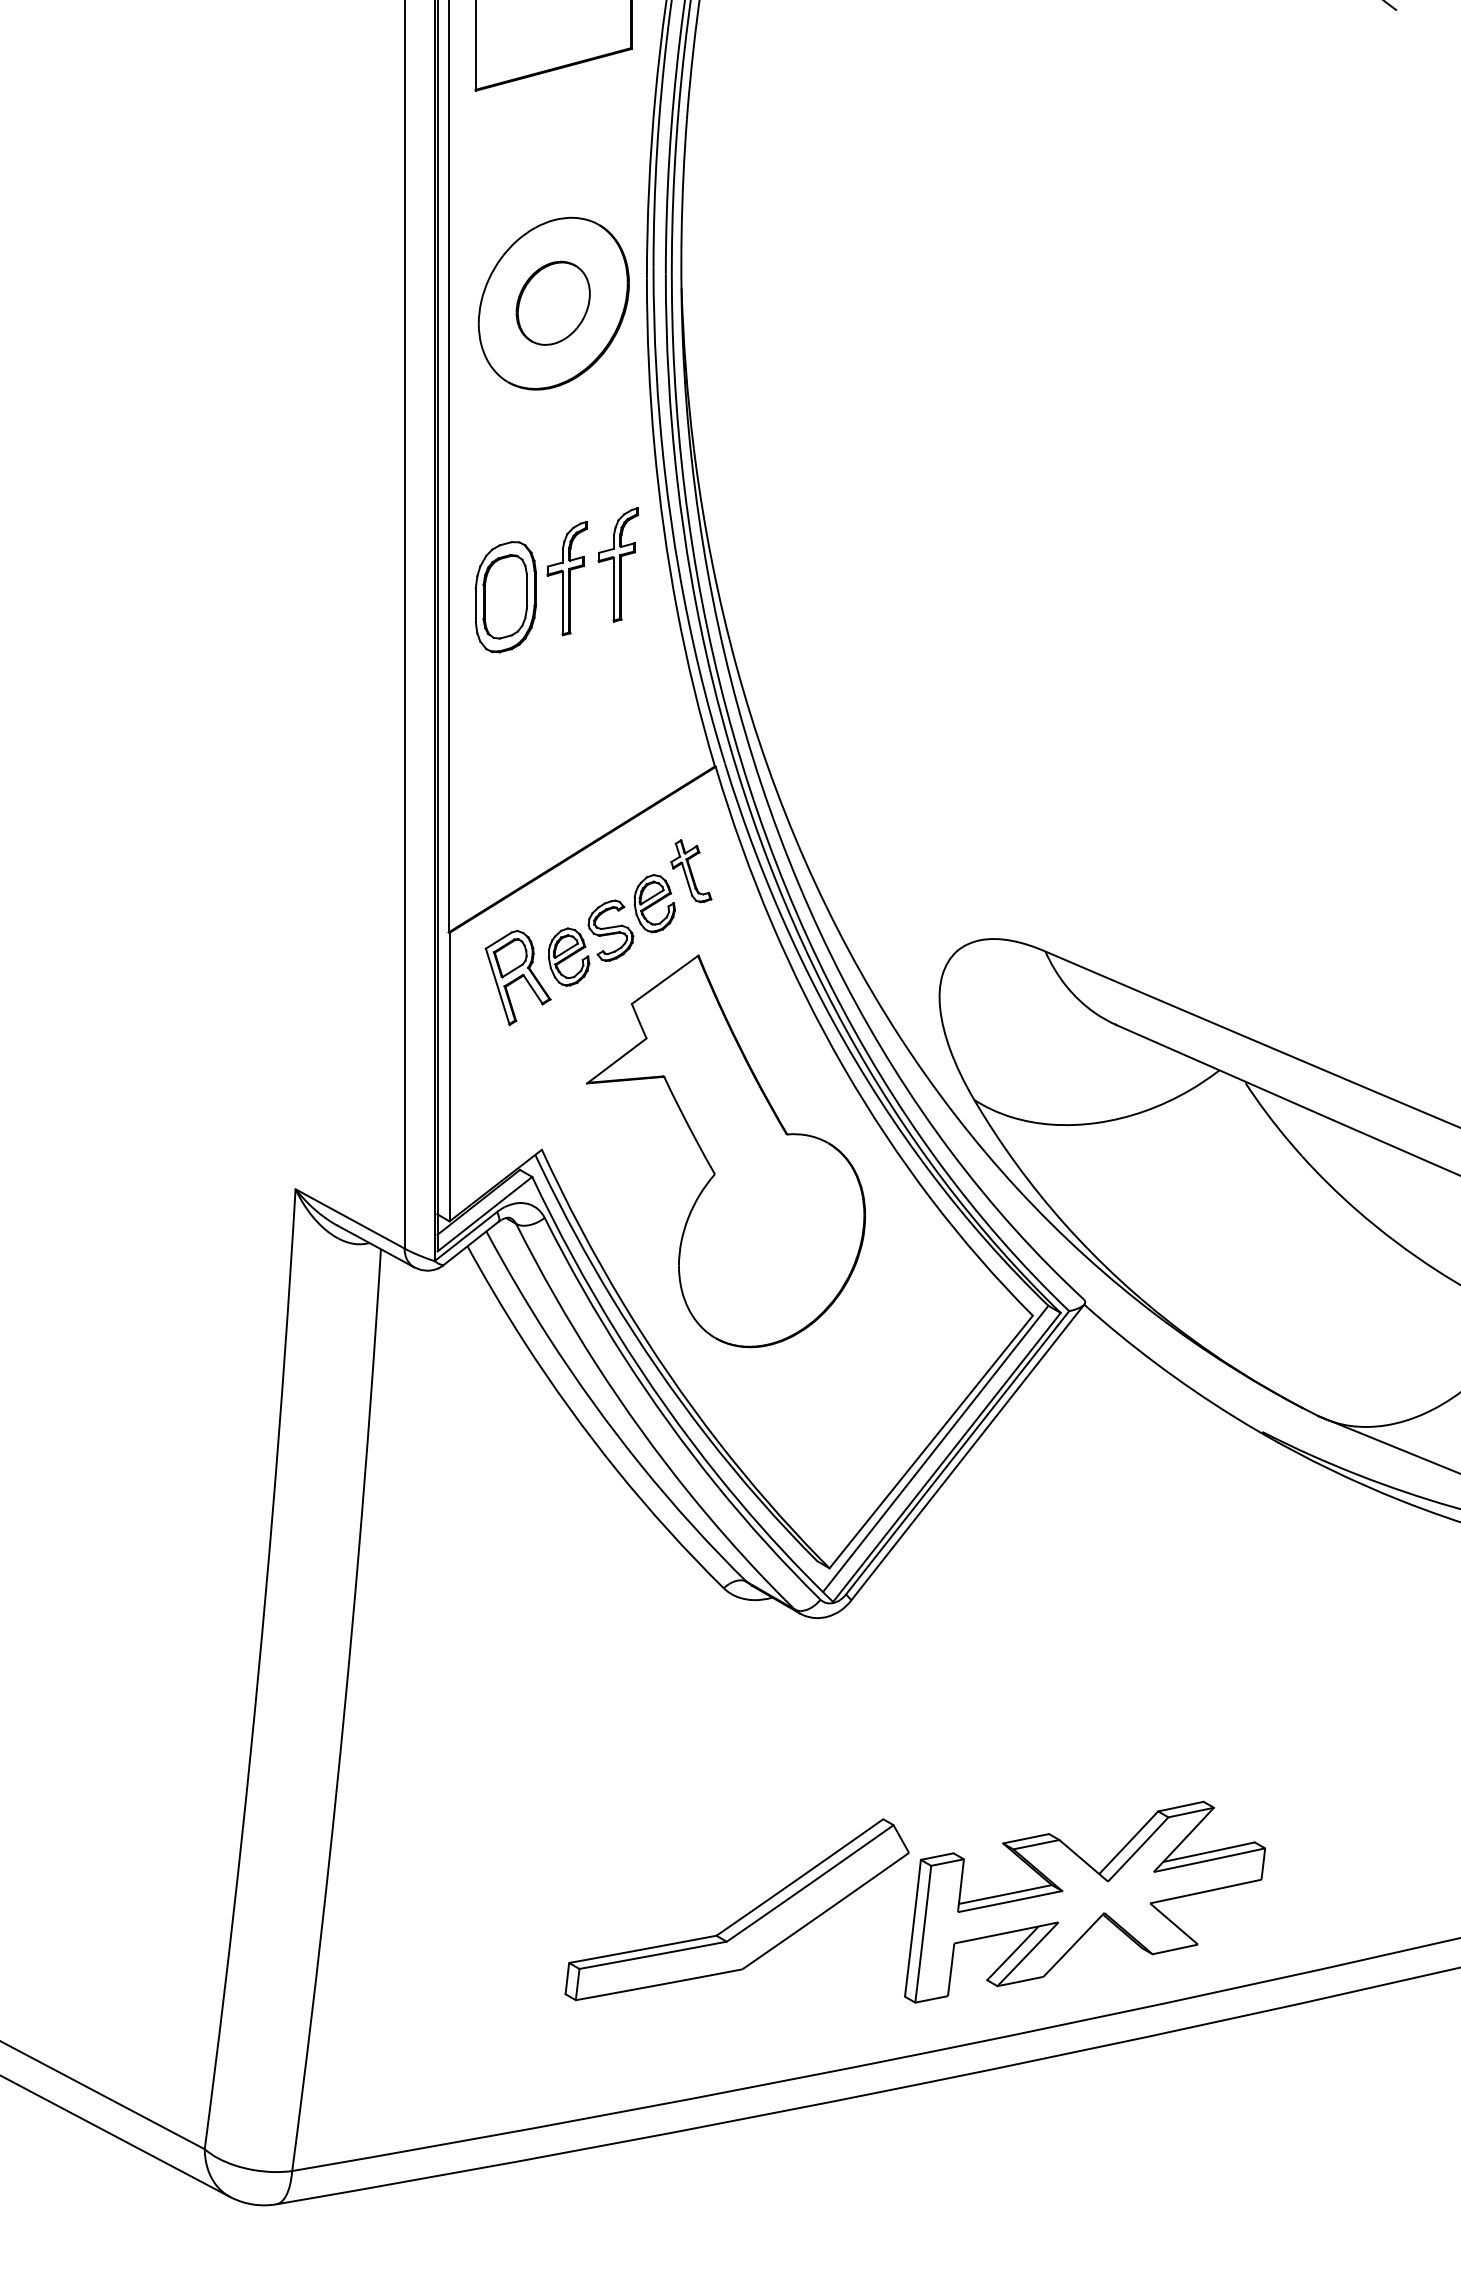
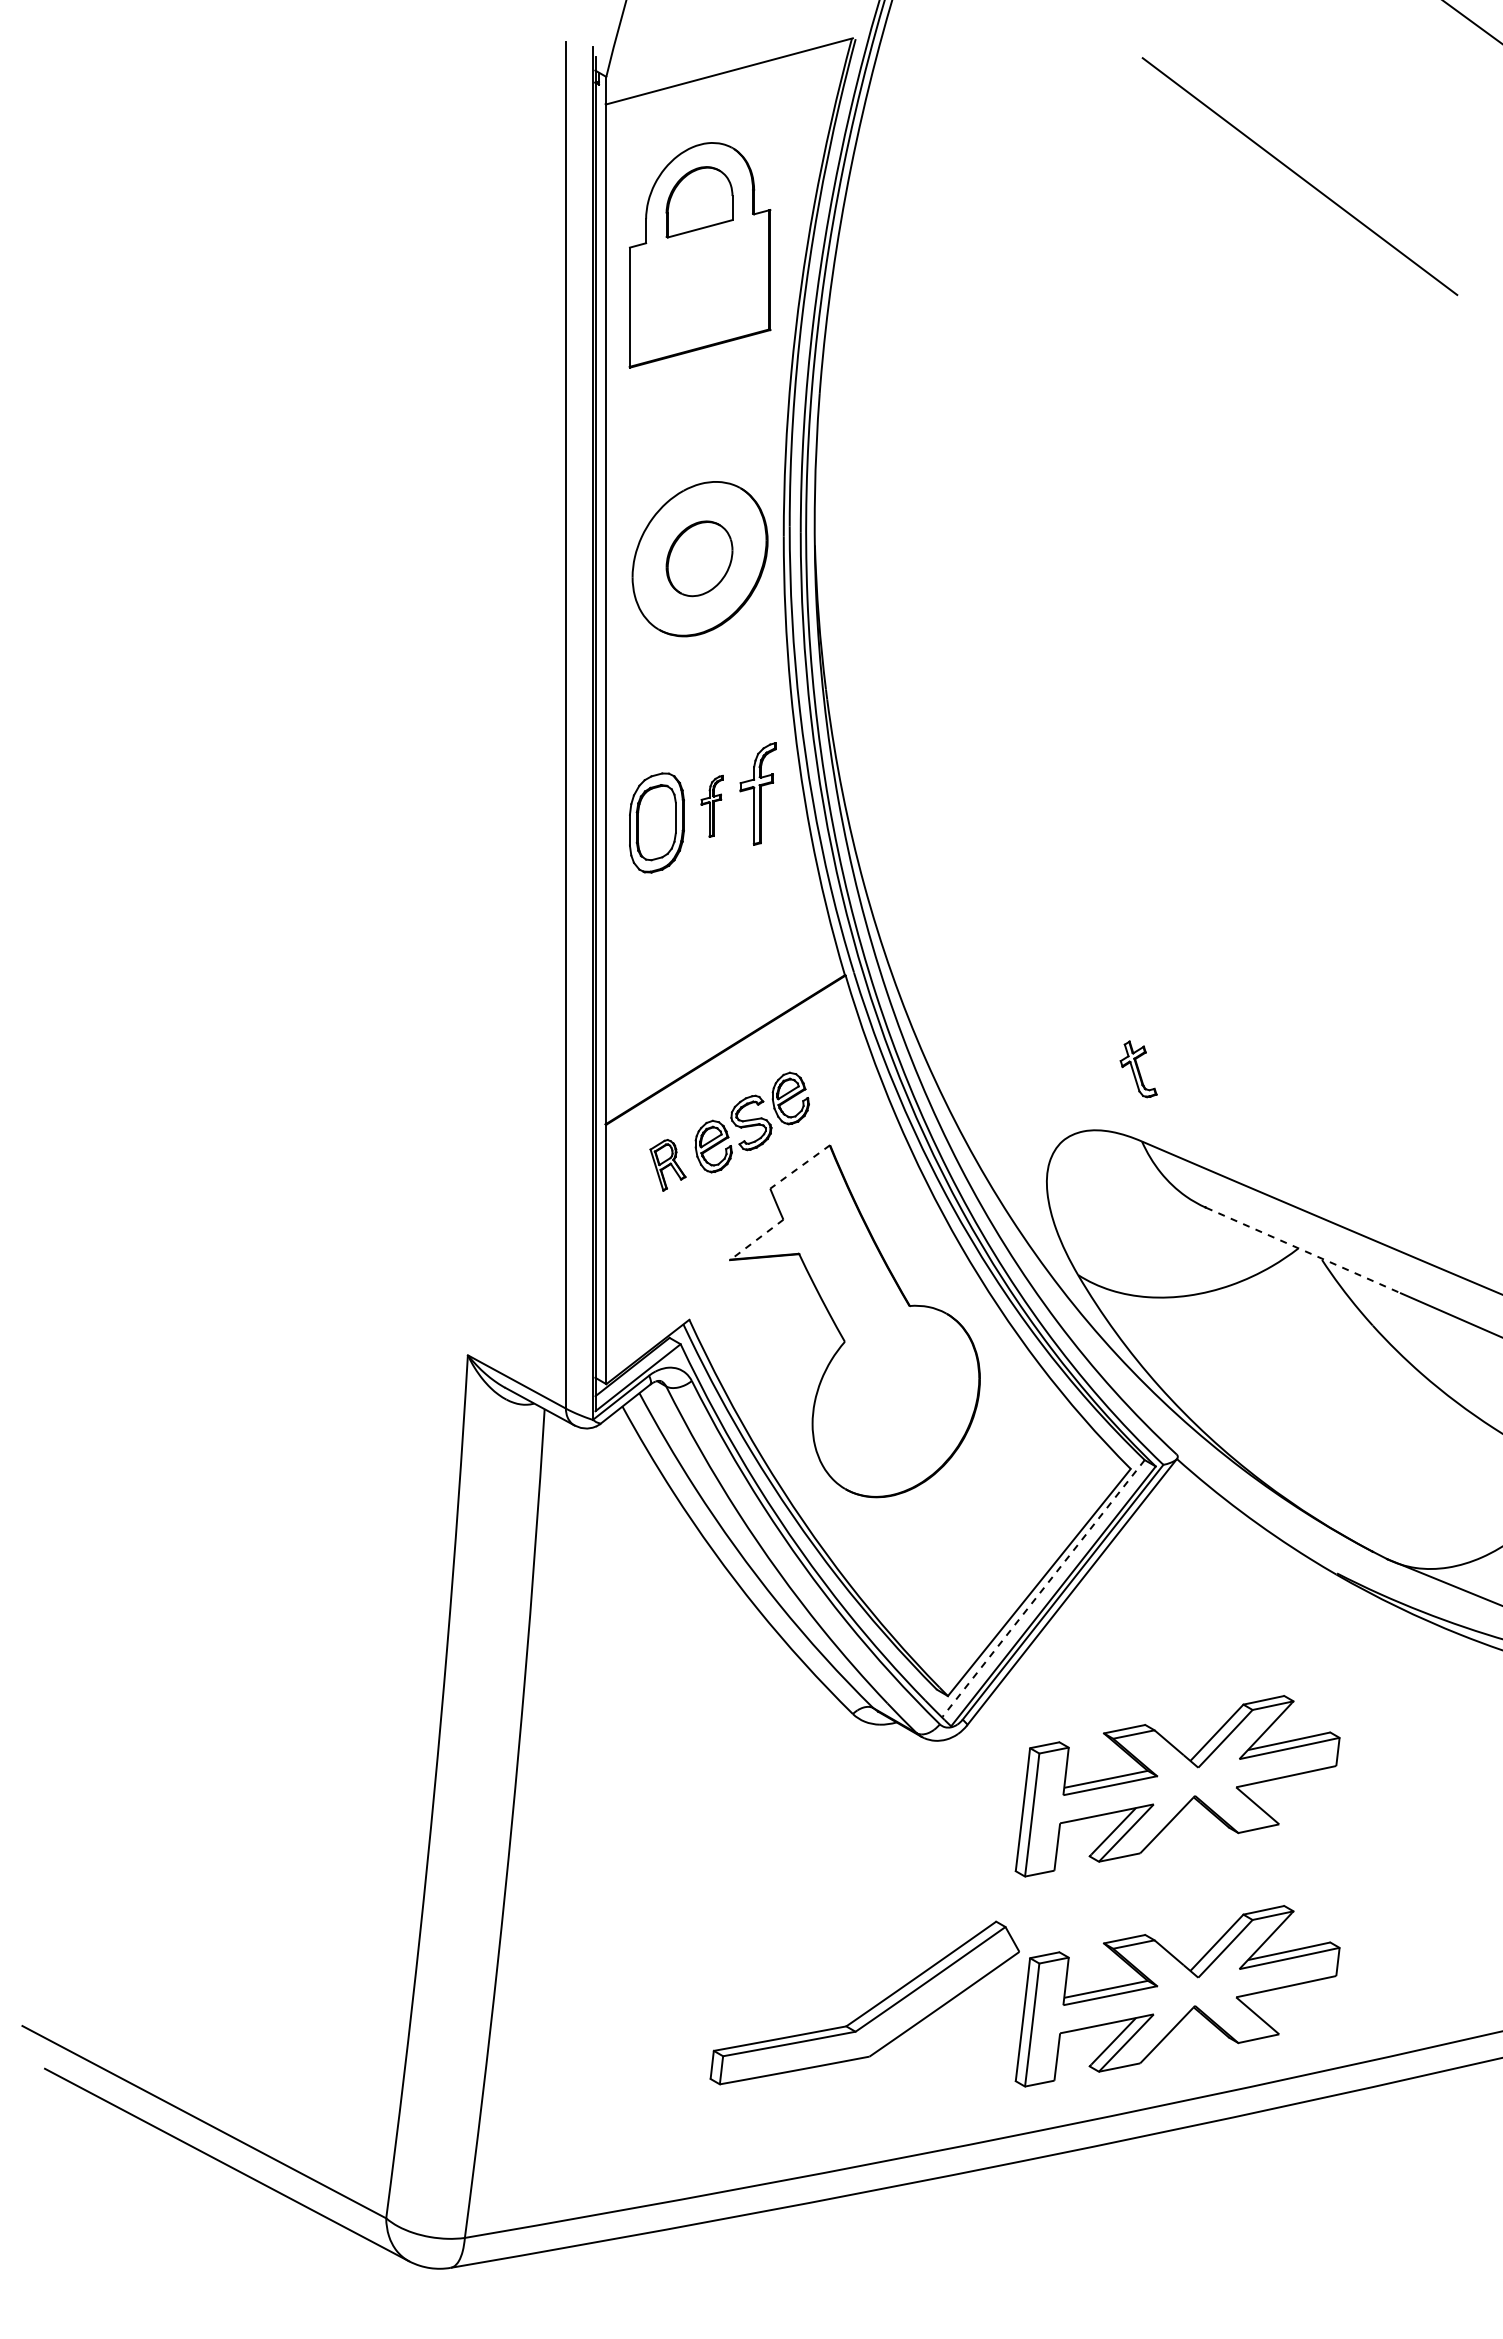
part: (566, 578) -> (711, 806), size x0.6
part: (691, 871) -> (1138, 1069), moved
part: (517, 978) -> (667, 1165), size x0.6
line: (664, 980) -> (799, 1167), solid -> dashed
line: (616, 1060) -> (756, 1239), solid -> dashed
line: (1223, 1072) -> (1302, 1250), solid -> dashed
line: (935, 1448) -> (1043, 1588), solid -> dashed
part: (1084, 1668) -> (1177, 1786), added

